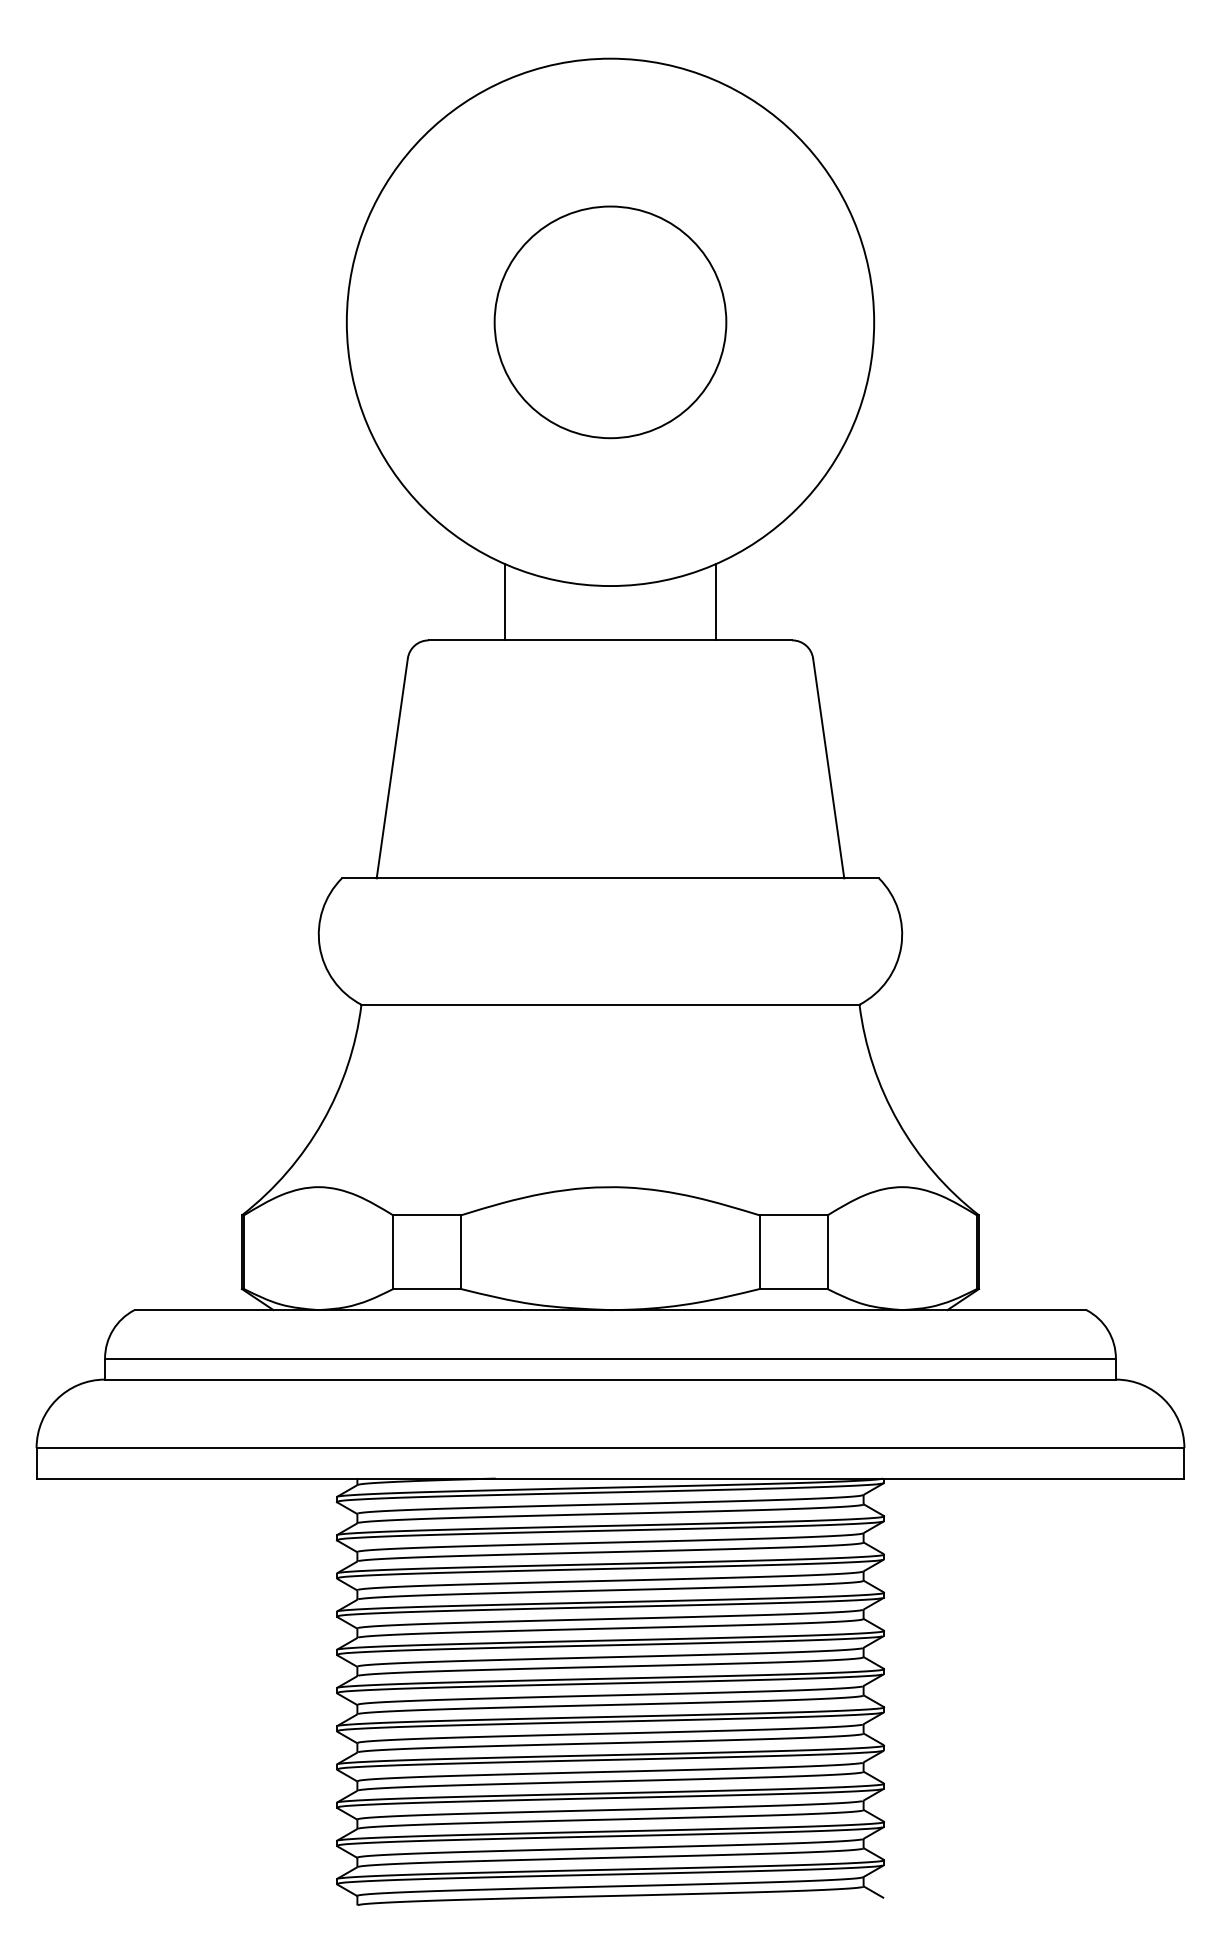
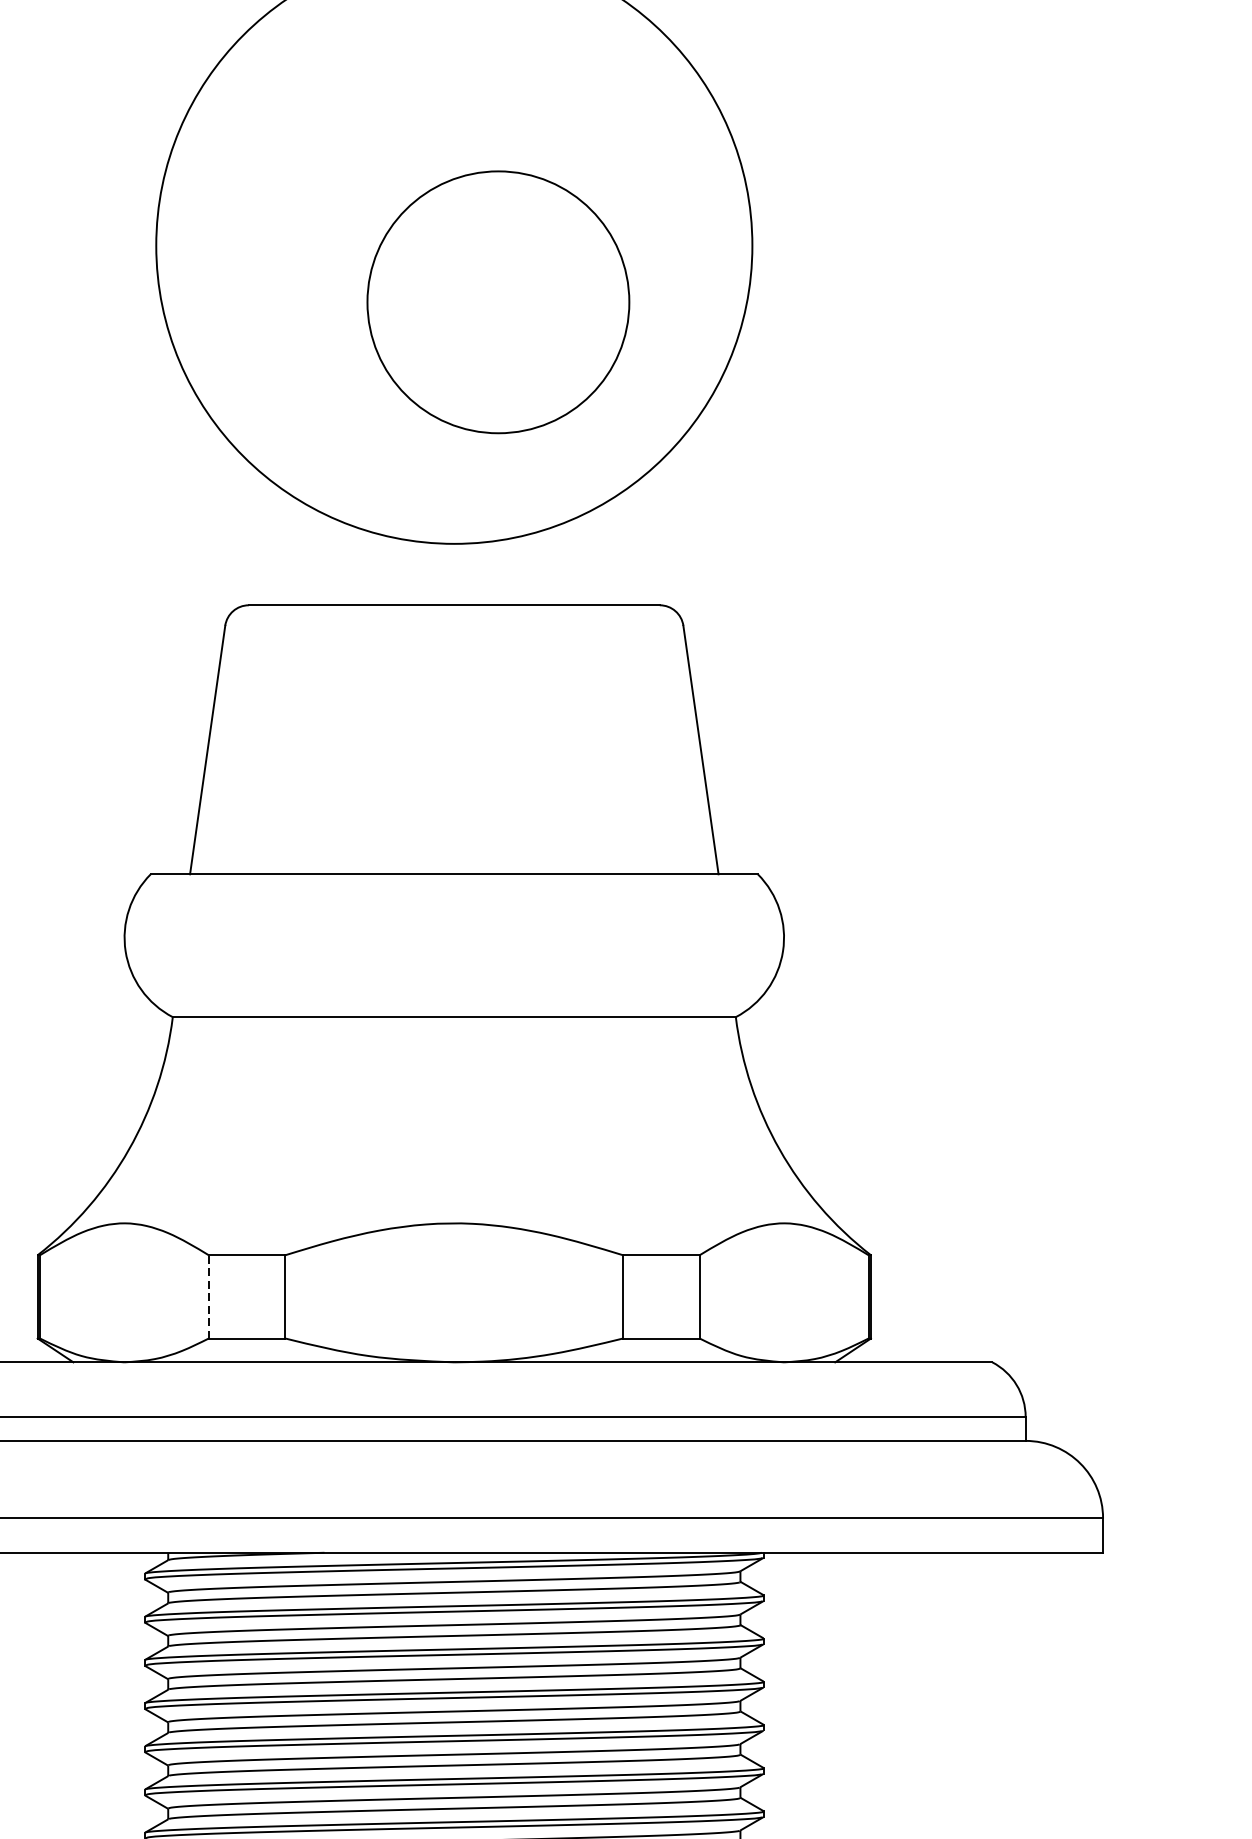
circle: (610, 322) -> (498, 302), moved
line: (505, 602) -> (335, 562), removed
line: (715, 602) -> (573, 562), removed
line: (393, 1252) -> (209, 1297), solid -> dashed

